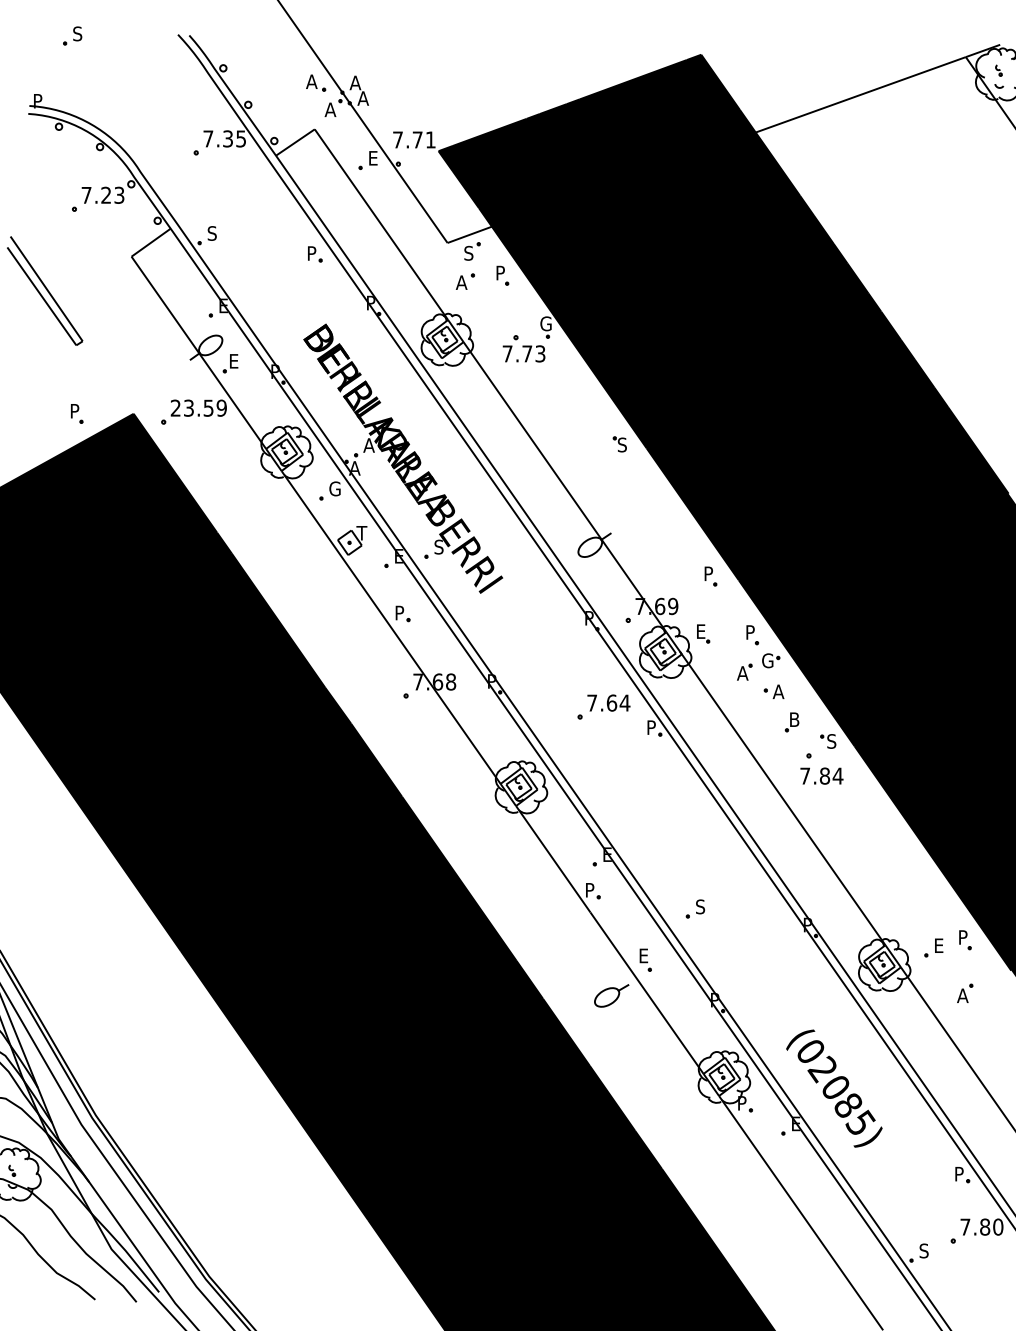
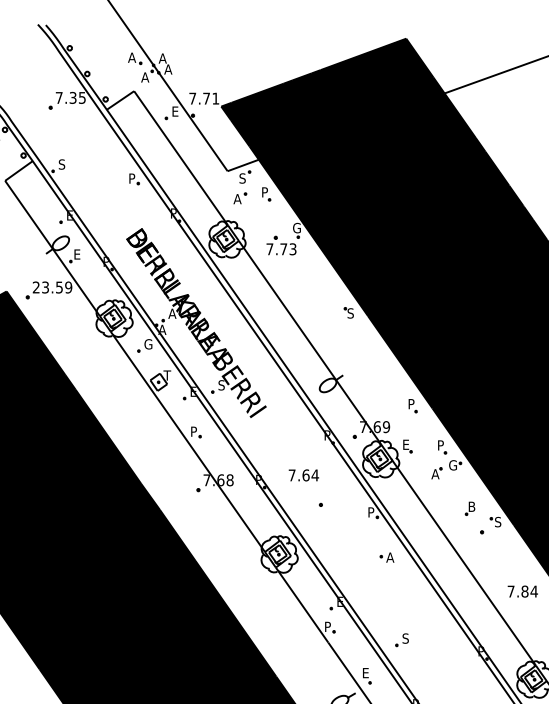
part: (773, 691) -> (386, 557), moved
text: (608, 702) -> (303, 474), moved
text: (821, 775) -> (522, 591), moved

